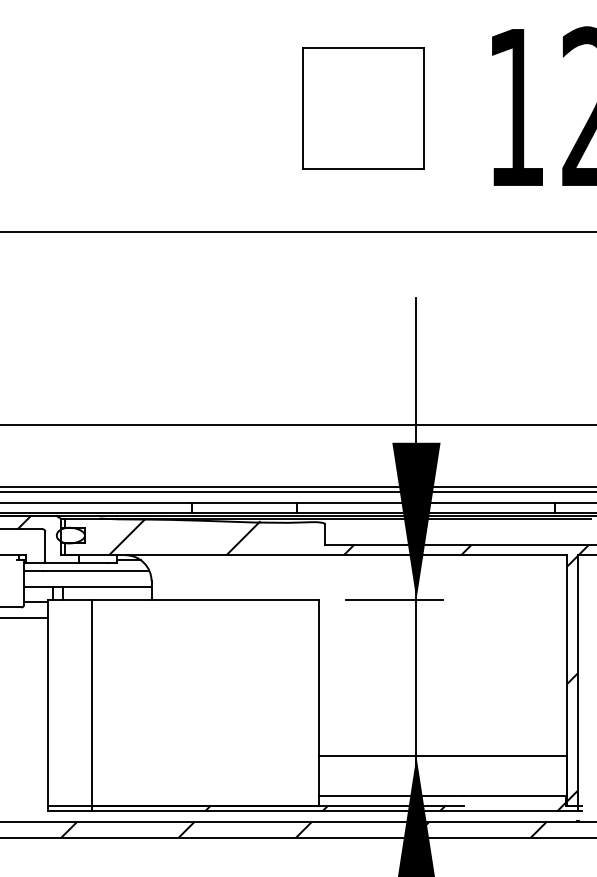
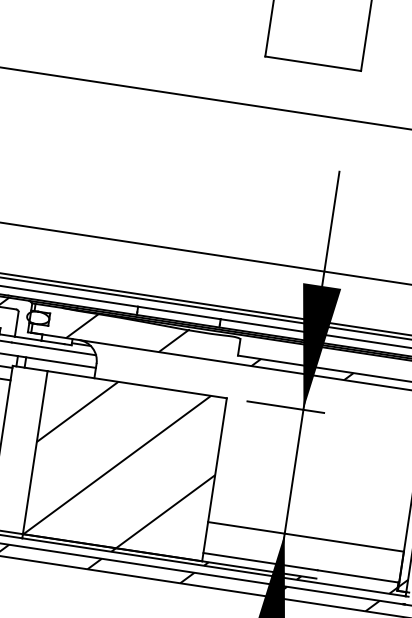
hatch: (205, 702) -> (124, 465), added

